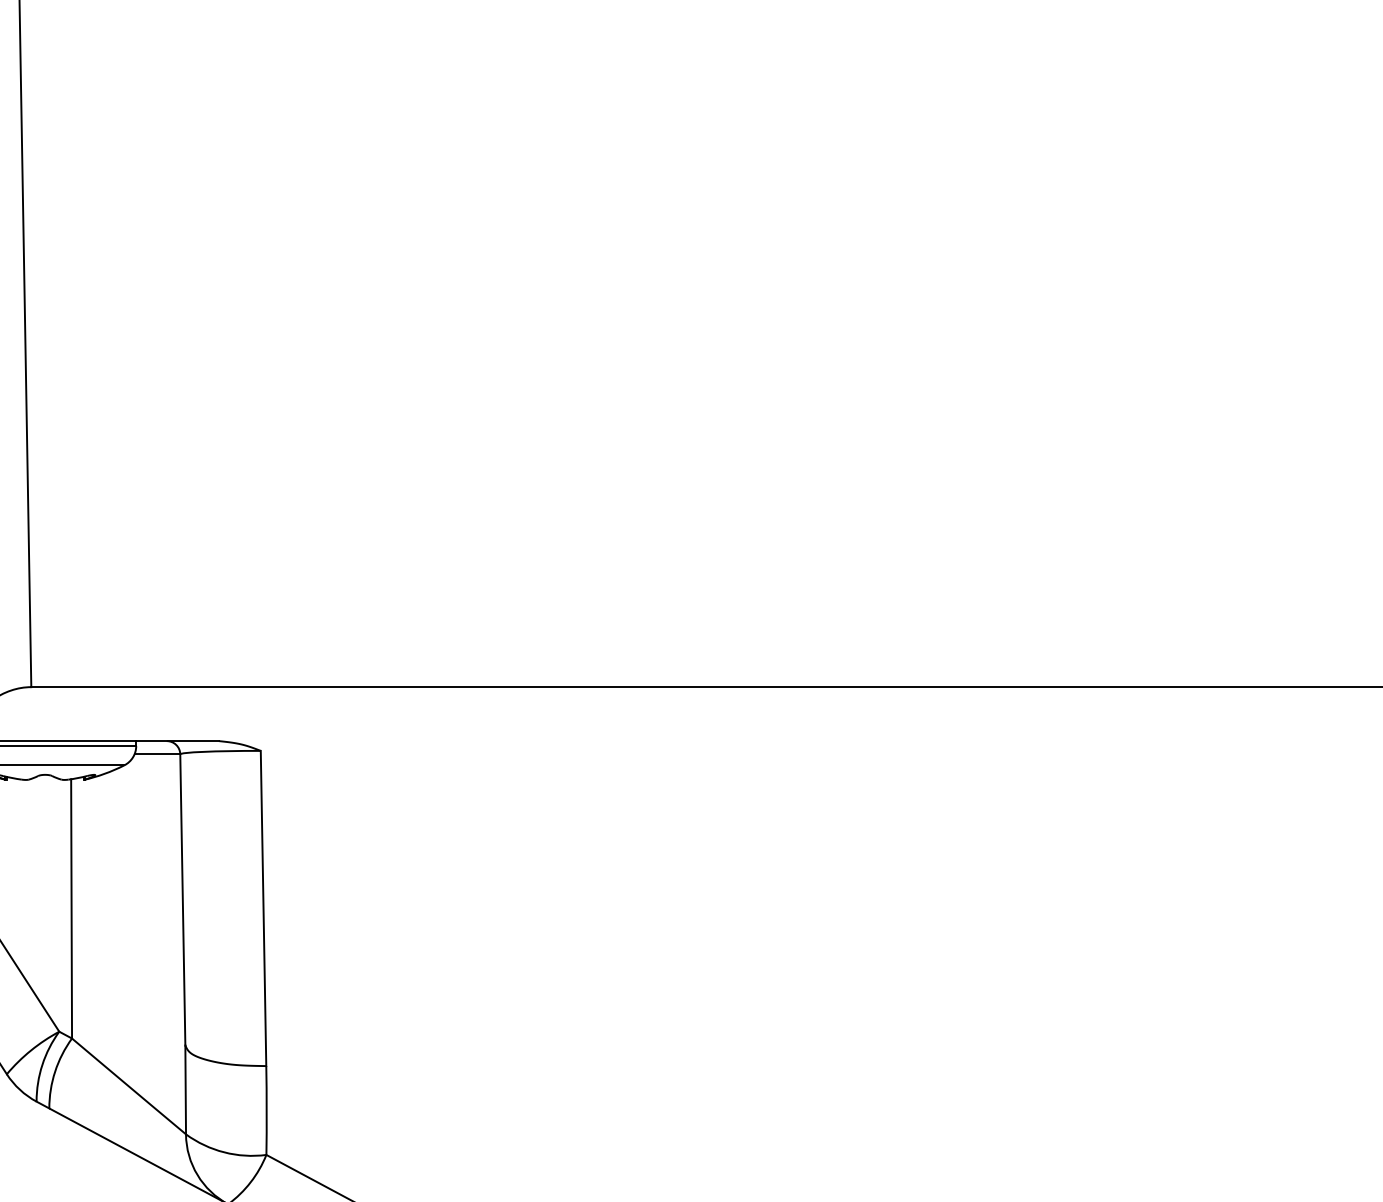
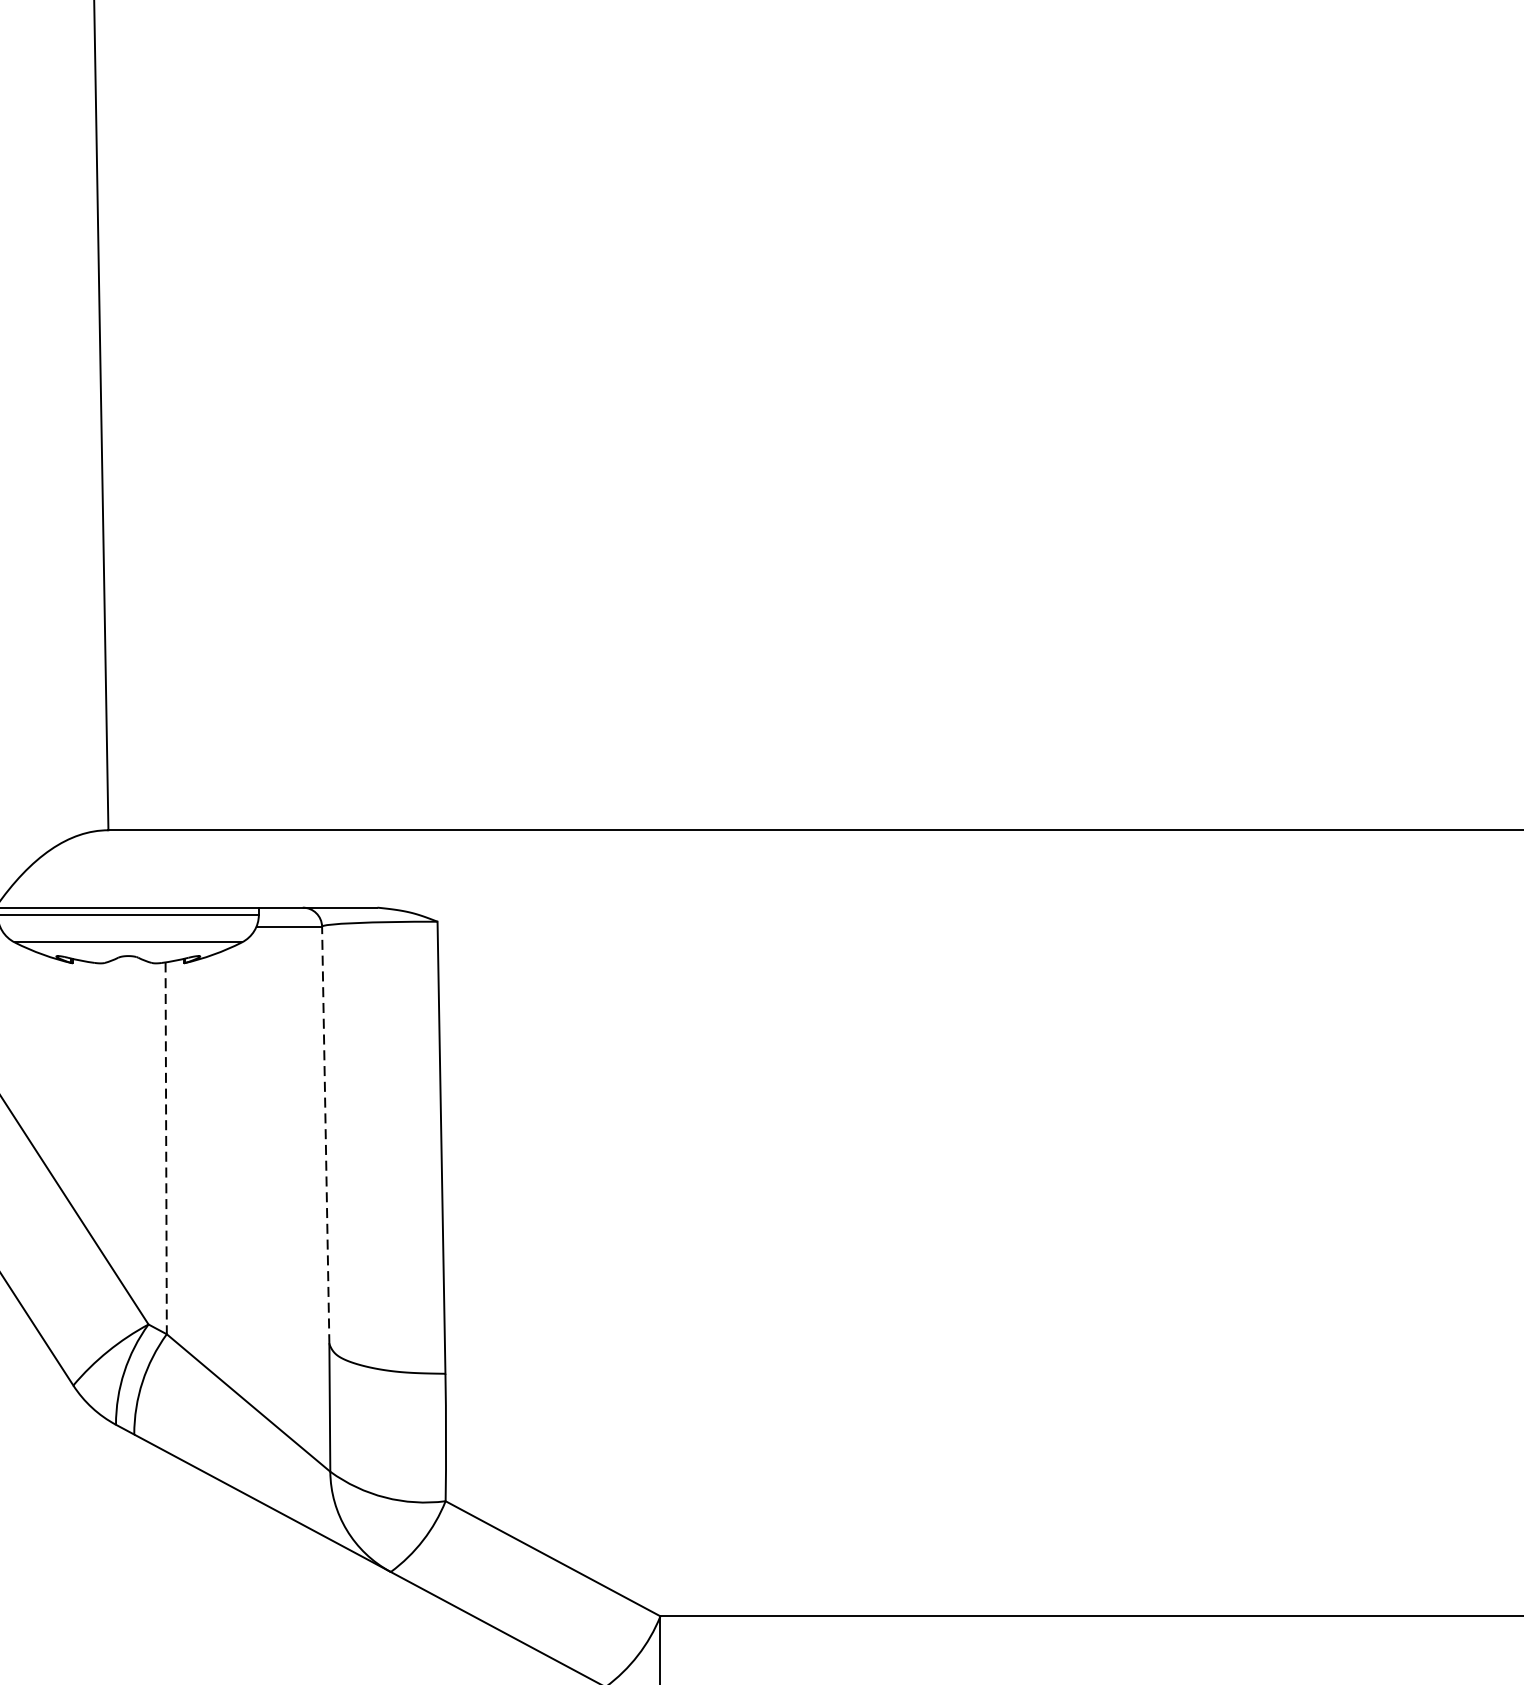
line: (182, 899) -> (325, 1134), solid -> dashed
line: (71, 908) -> (166, 1147), solid -> dashed

